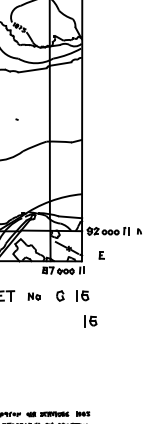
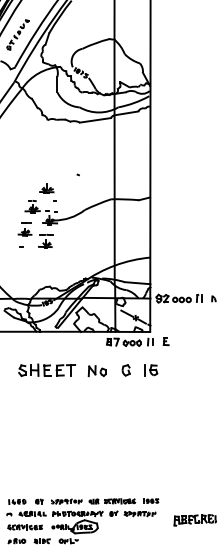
part: (101, 255) -> (165, 341), moved
part: (33, 296) -> (96, 370), size x1.43
part: (91, 321) -> (160, 398), removed

